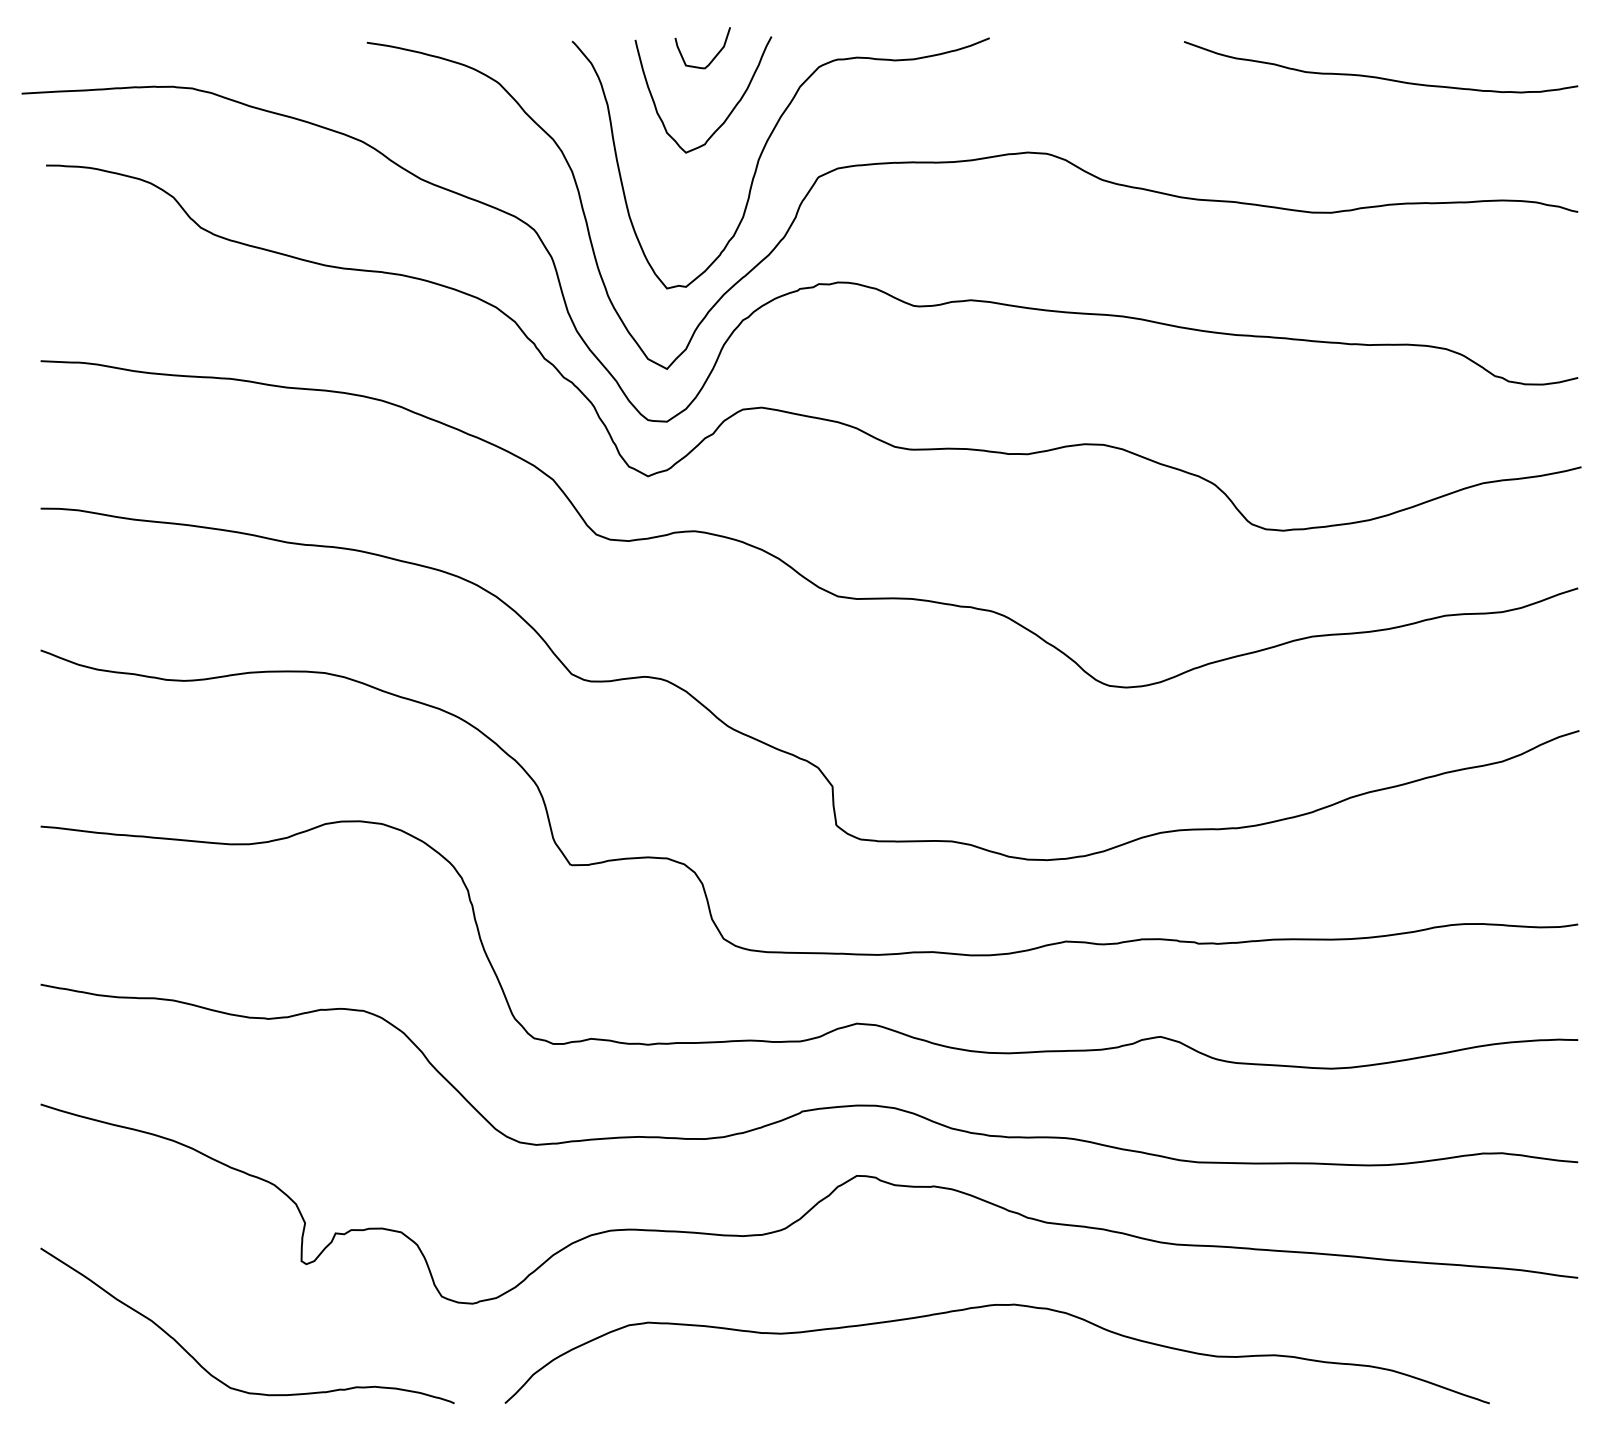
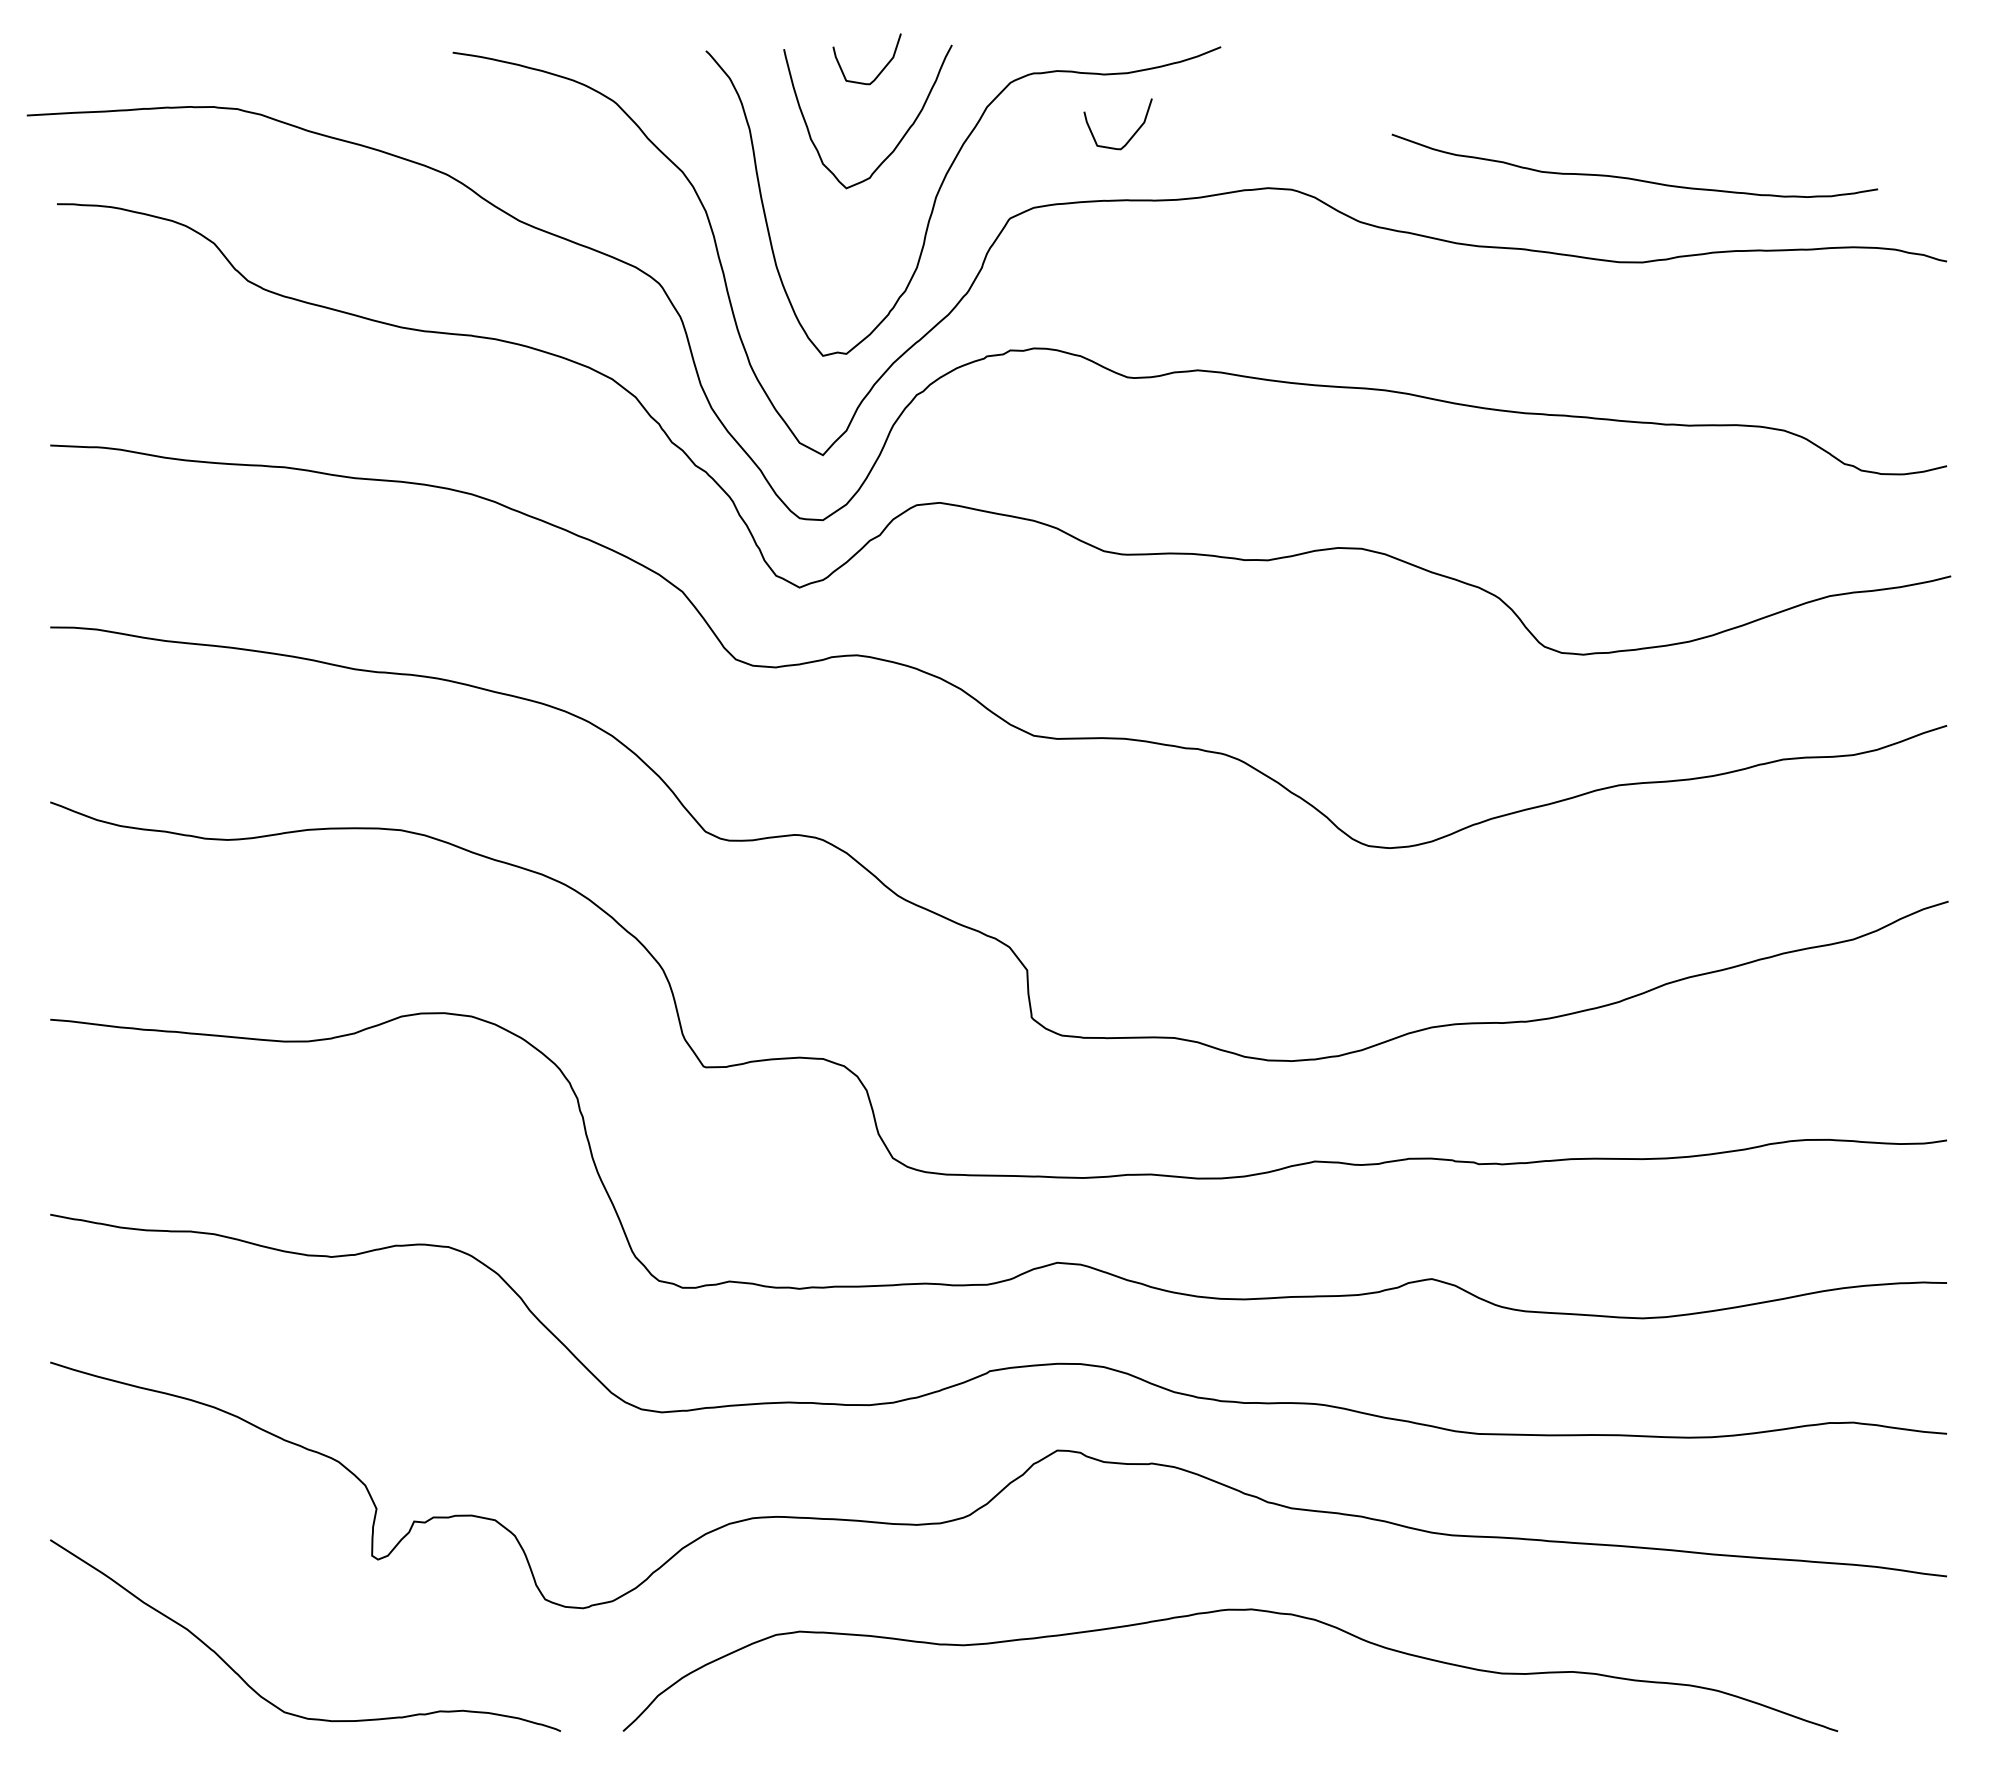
curve: (1377, 76) -> (1630, 177), moved
curve: (918, 108) -> (1133, 133), added

